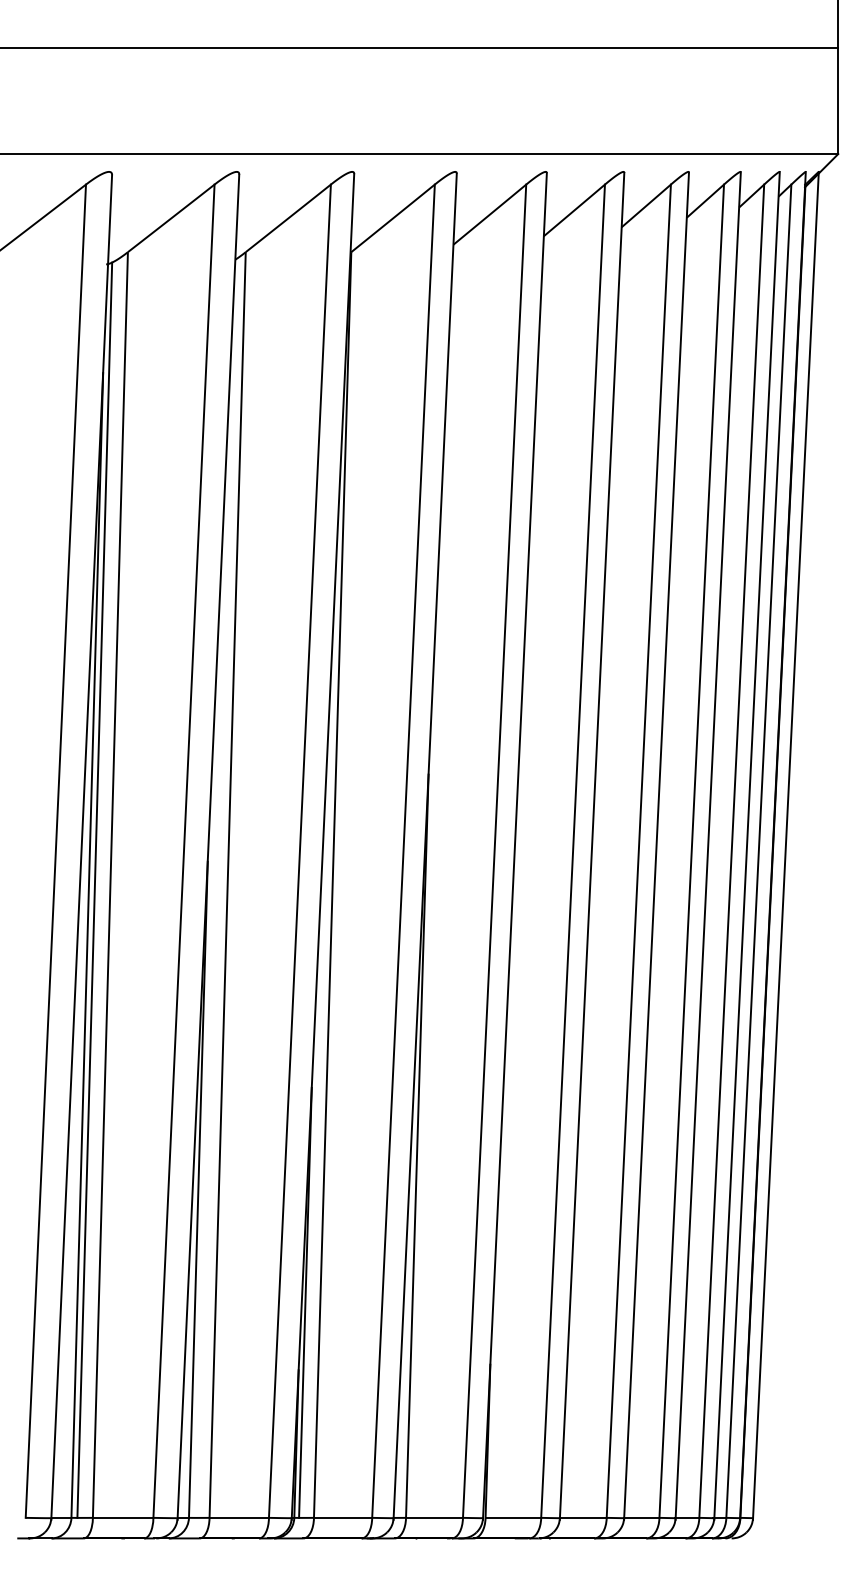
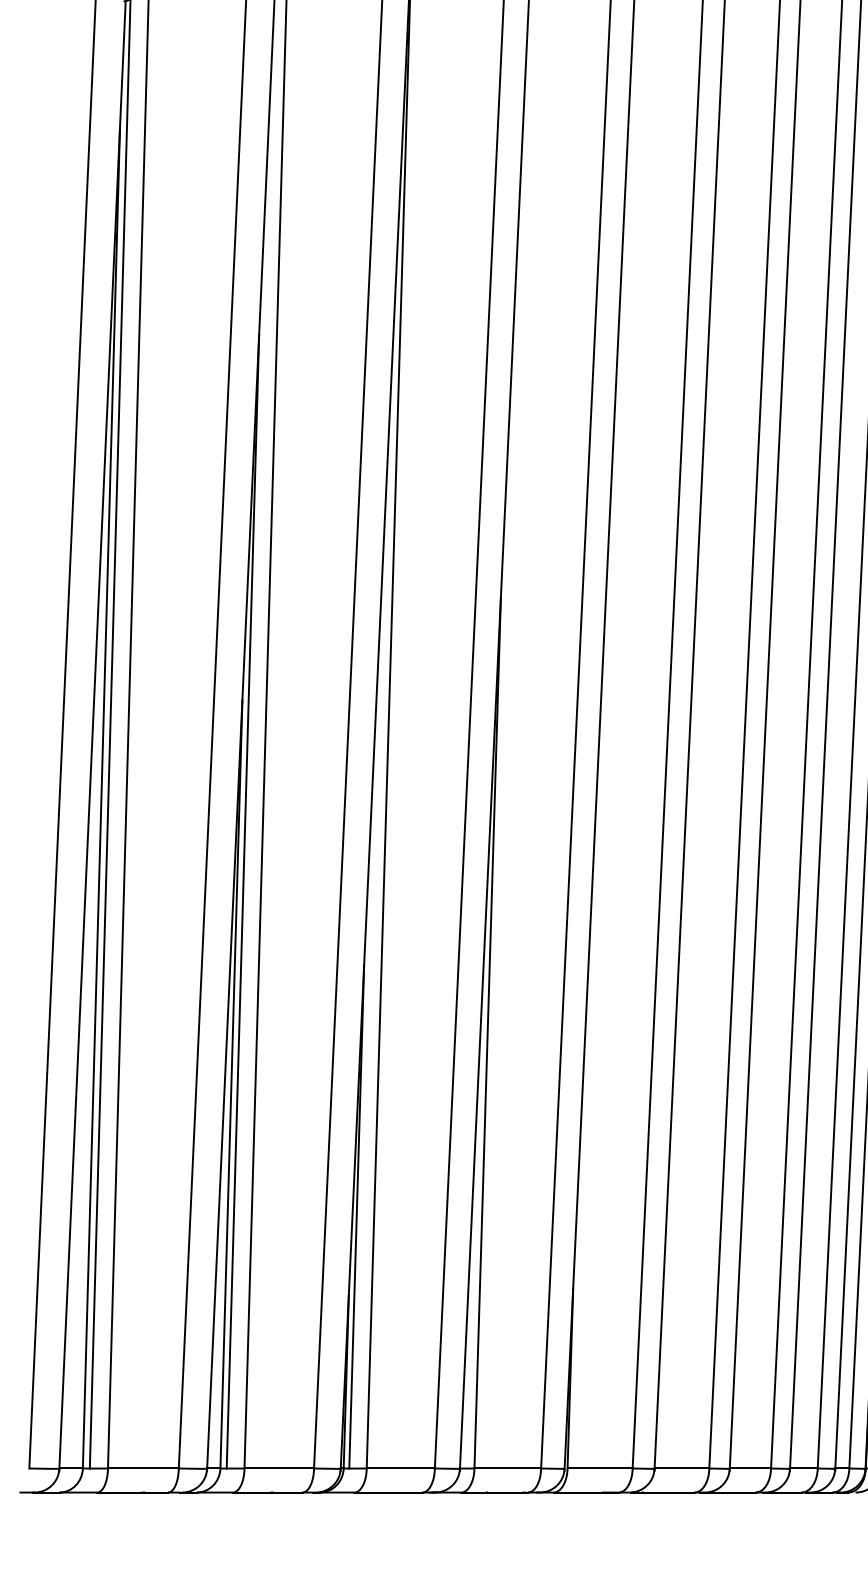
line: (208, 1033) -> (243, 901), added

